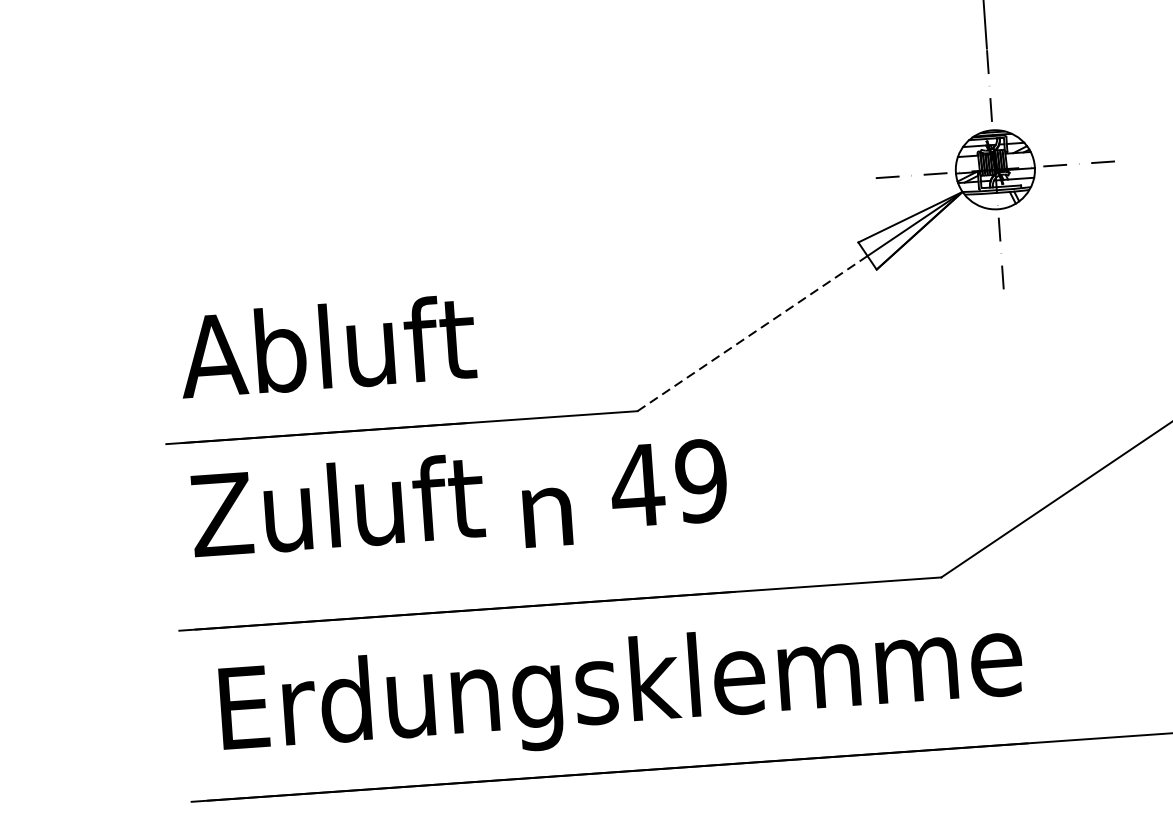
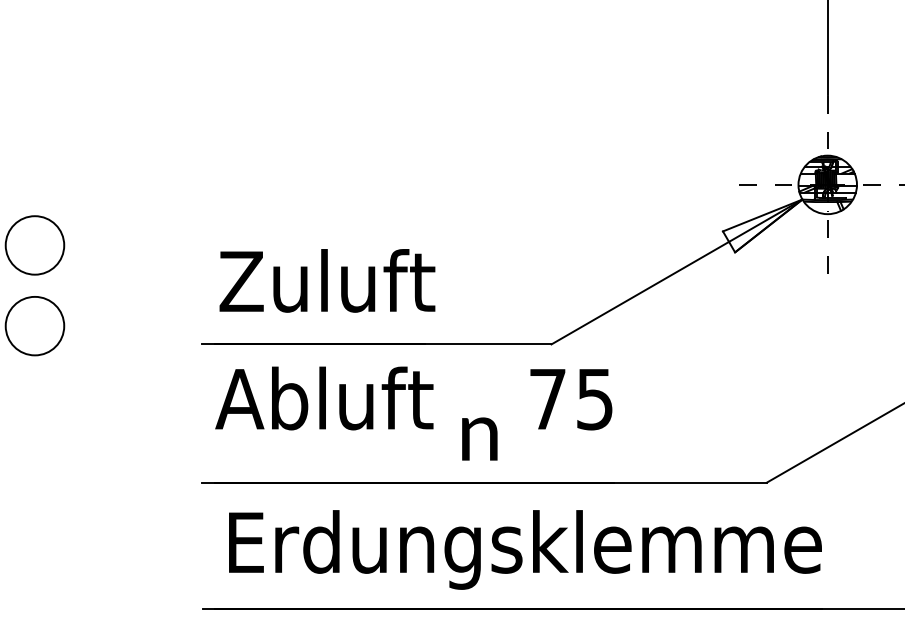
line: (752, 334) -> (640, 293), dashed -> solid
text: (242, 352) -> (263, 280), Abluft -> Zuluft
text: (668, 483) -> (570, 399), 49 -> 75
text: (251, 511) -> (261, 398), Zuluft -> Abluft
text: (547, 516) -> (479, 438), moved

